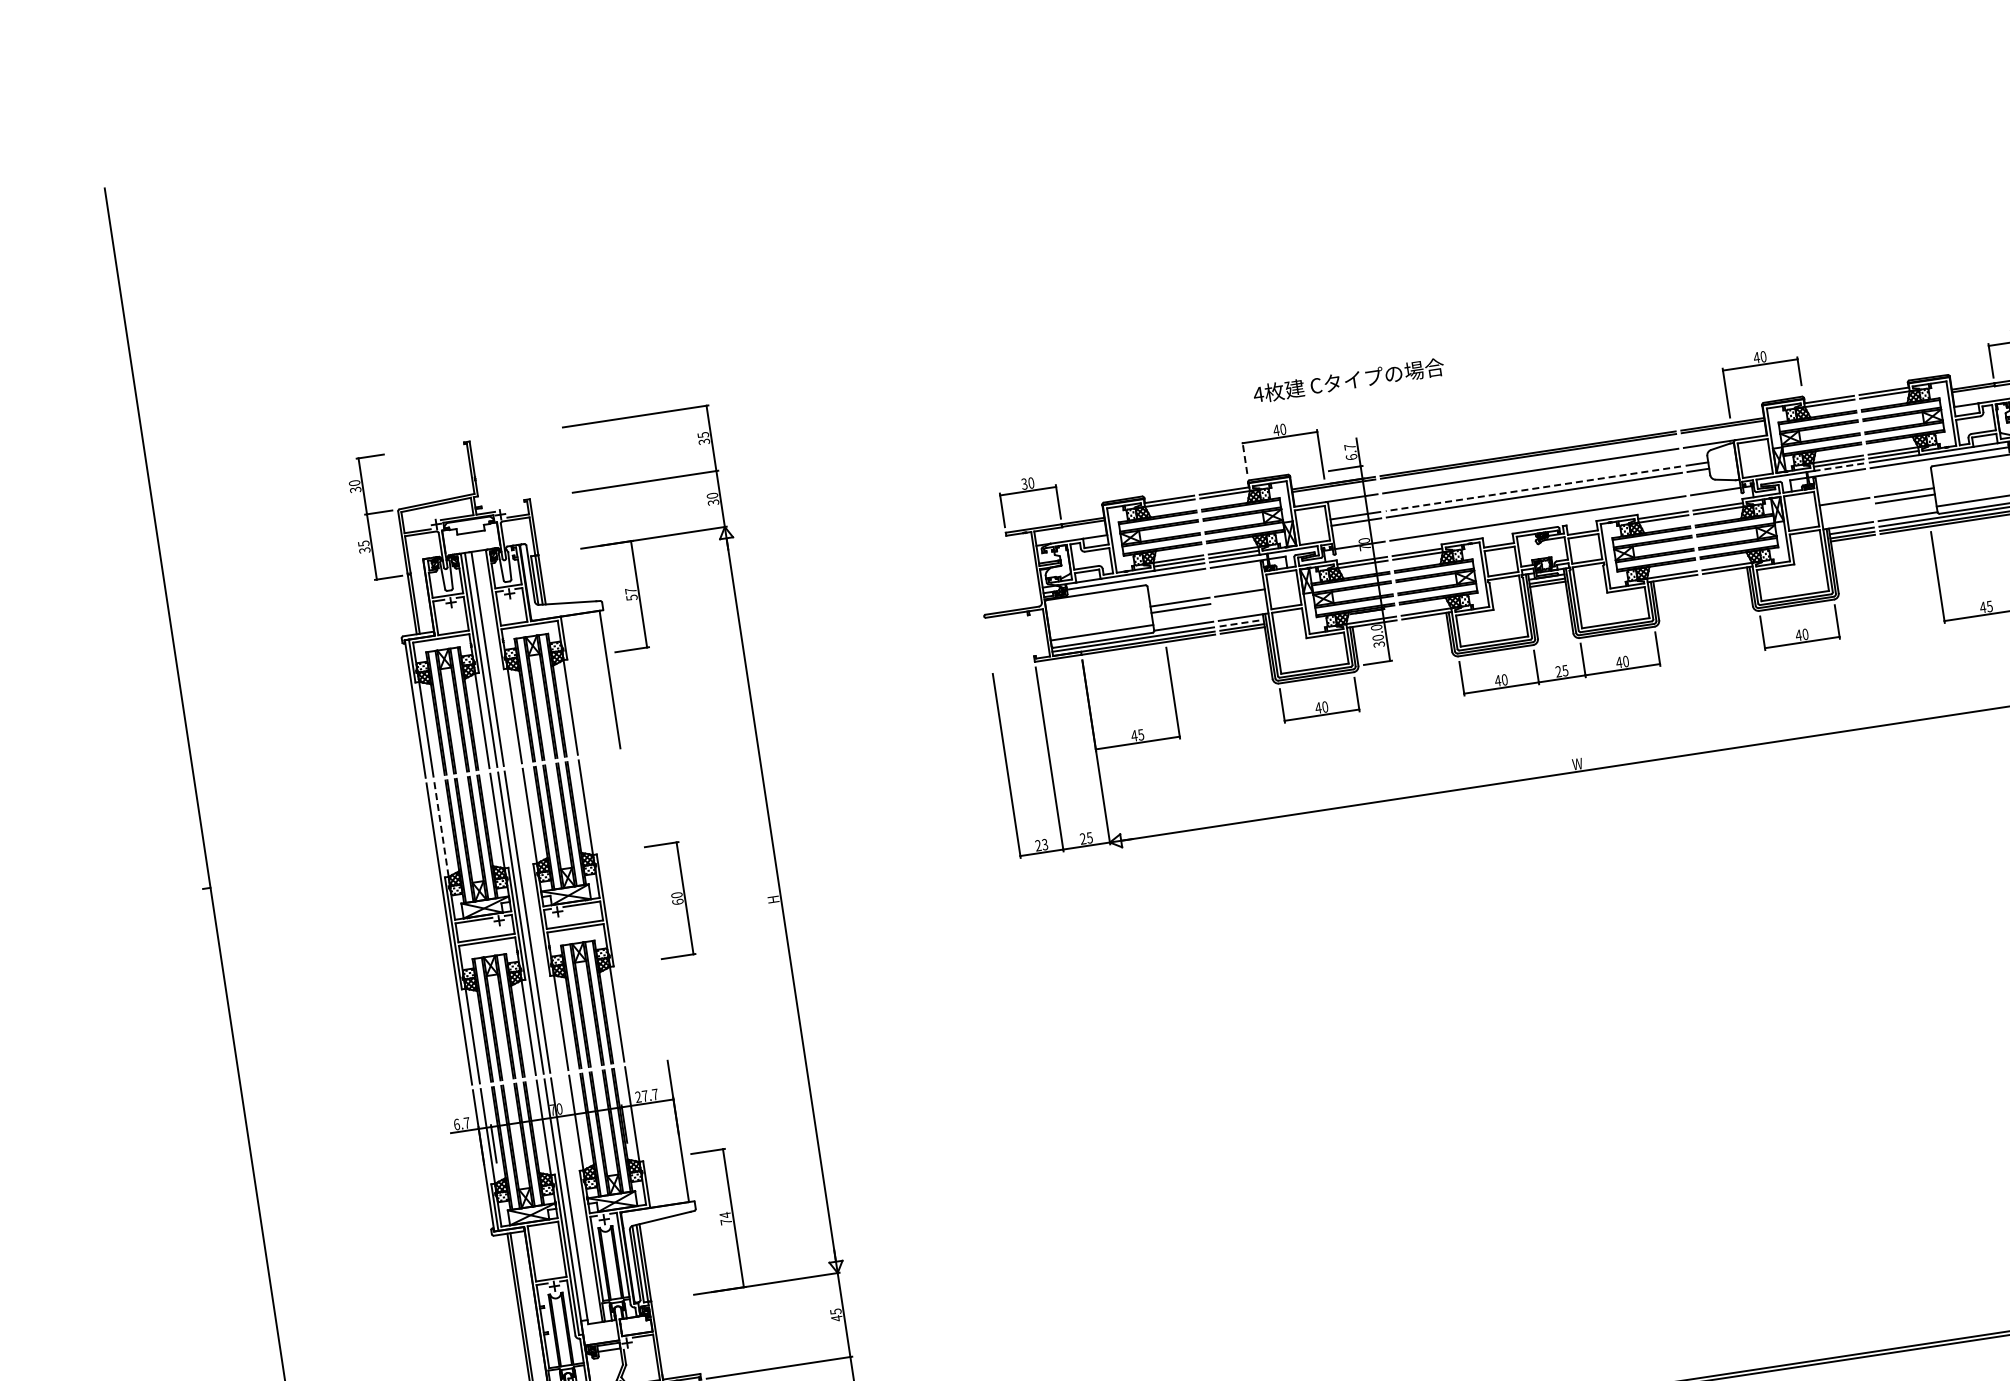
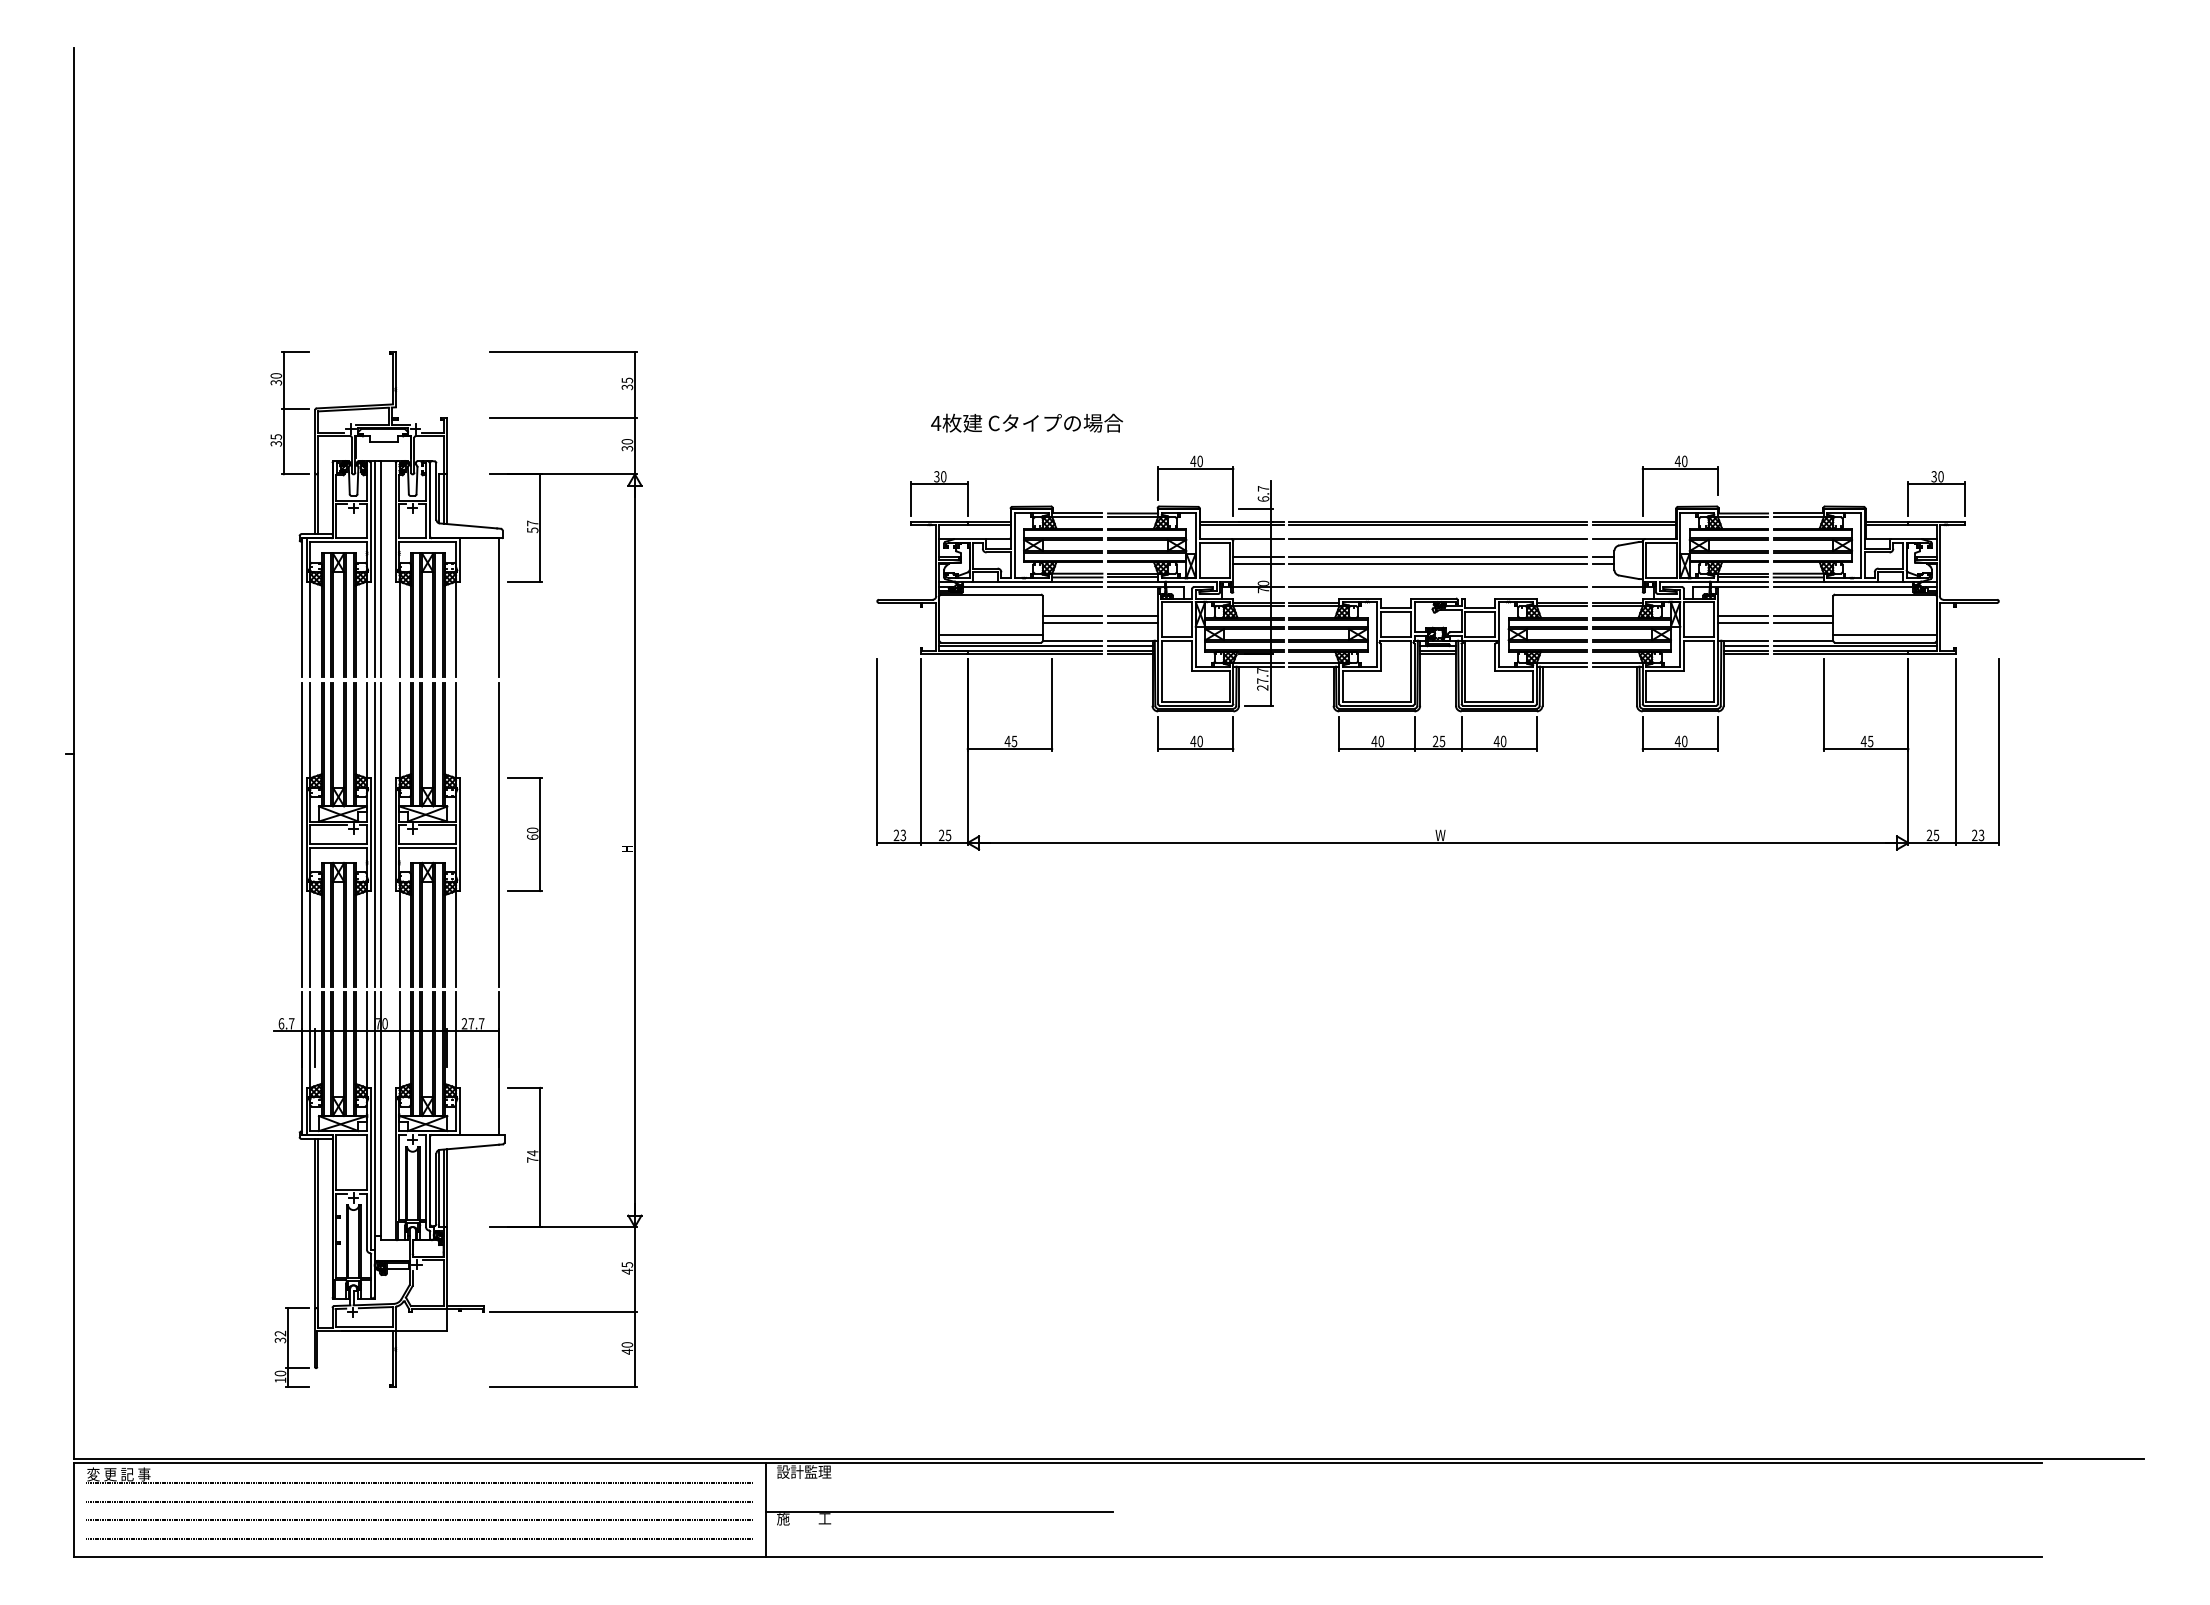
text: (1349, 379) -> (1027, 422), moved
line: (1245, 457) -> (1158, 483), dashed -> solid
line: (1838, 467) -> (1742, 581), dashed -> solid
line: (1533, 488) -> (1438, 557), dashed -> solid
line: (1844, 507) -> (1742, 622), added
line: (1241, 599) -> (1133, 622), added
line: (1241, 623) -> (1130, 646), dashed -> solid
text: (1377, 636) -> (1262, 679), 30.0 -> 27.7
line: (441, 830) -> (310, 731), dashed -> solid
line: (643, 904) -> (498, 834), added

